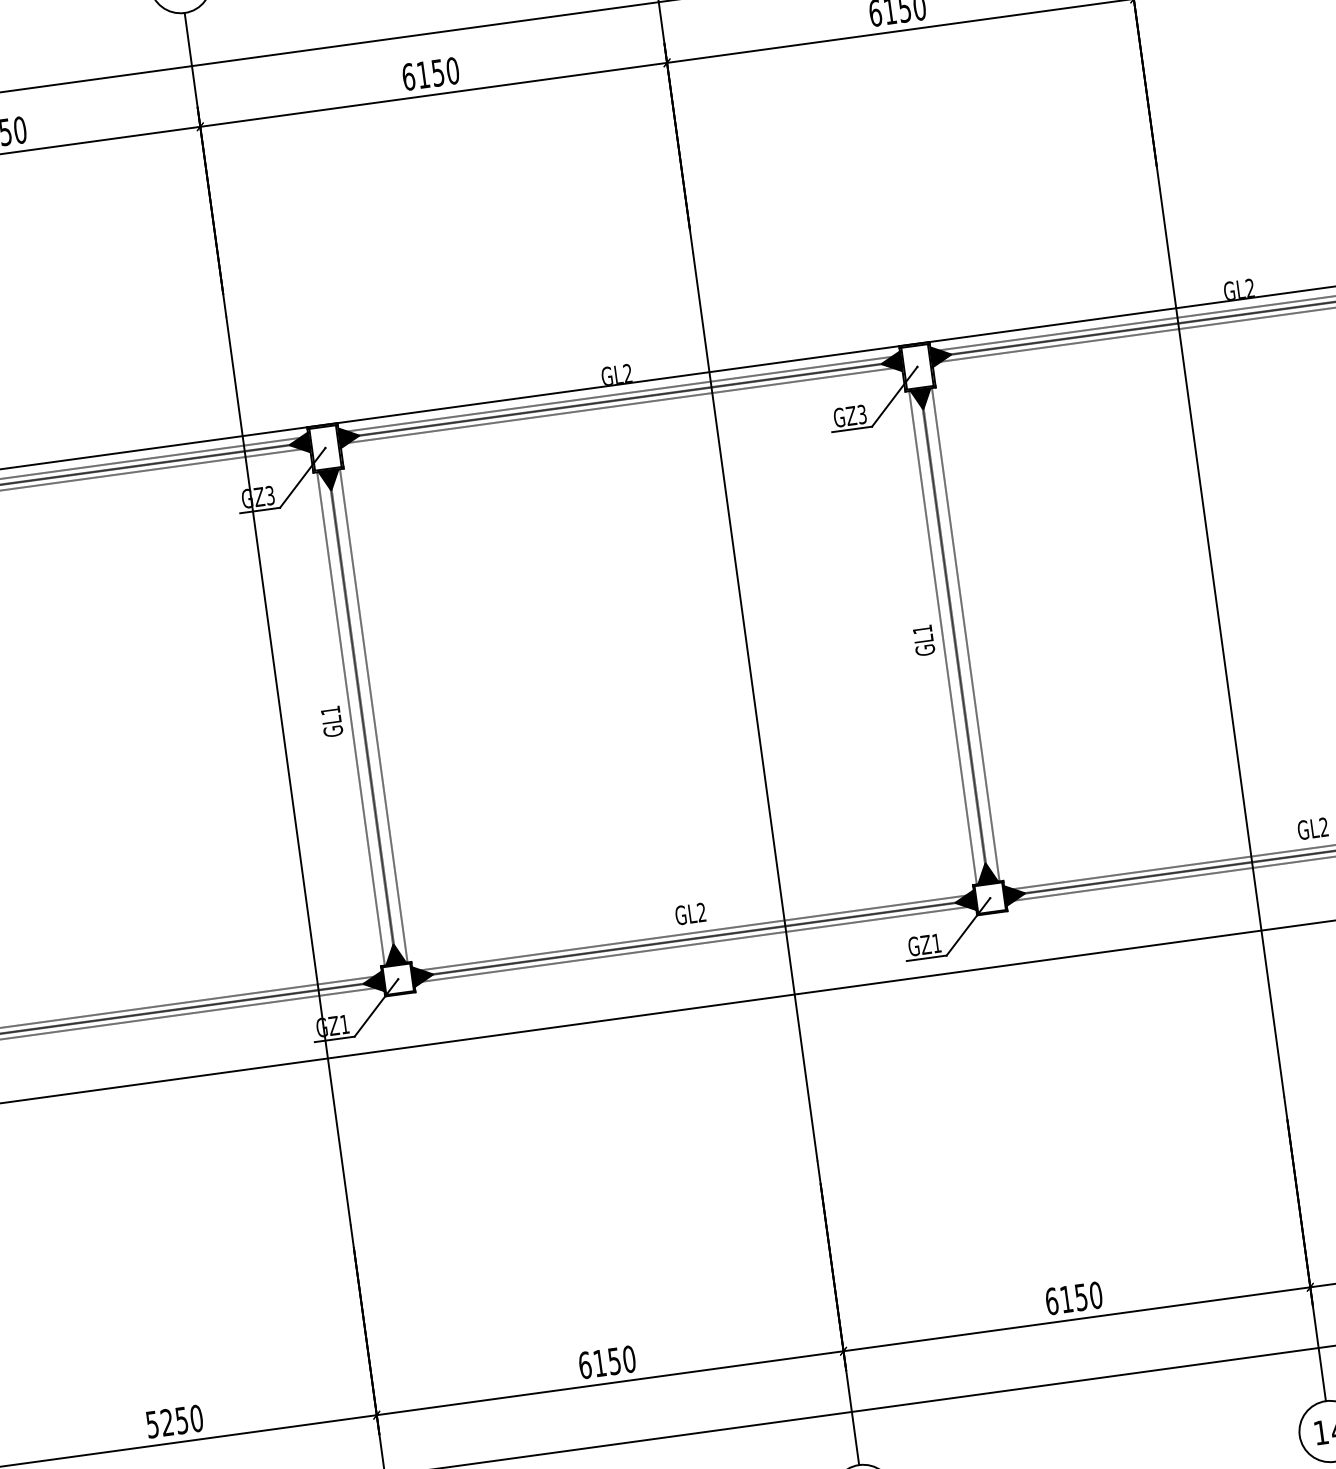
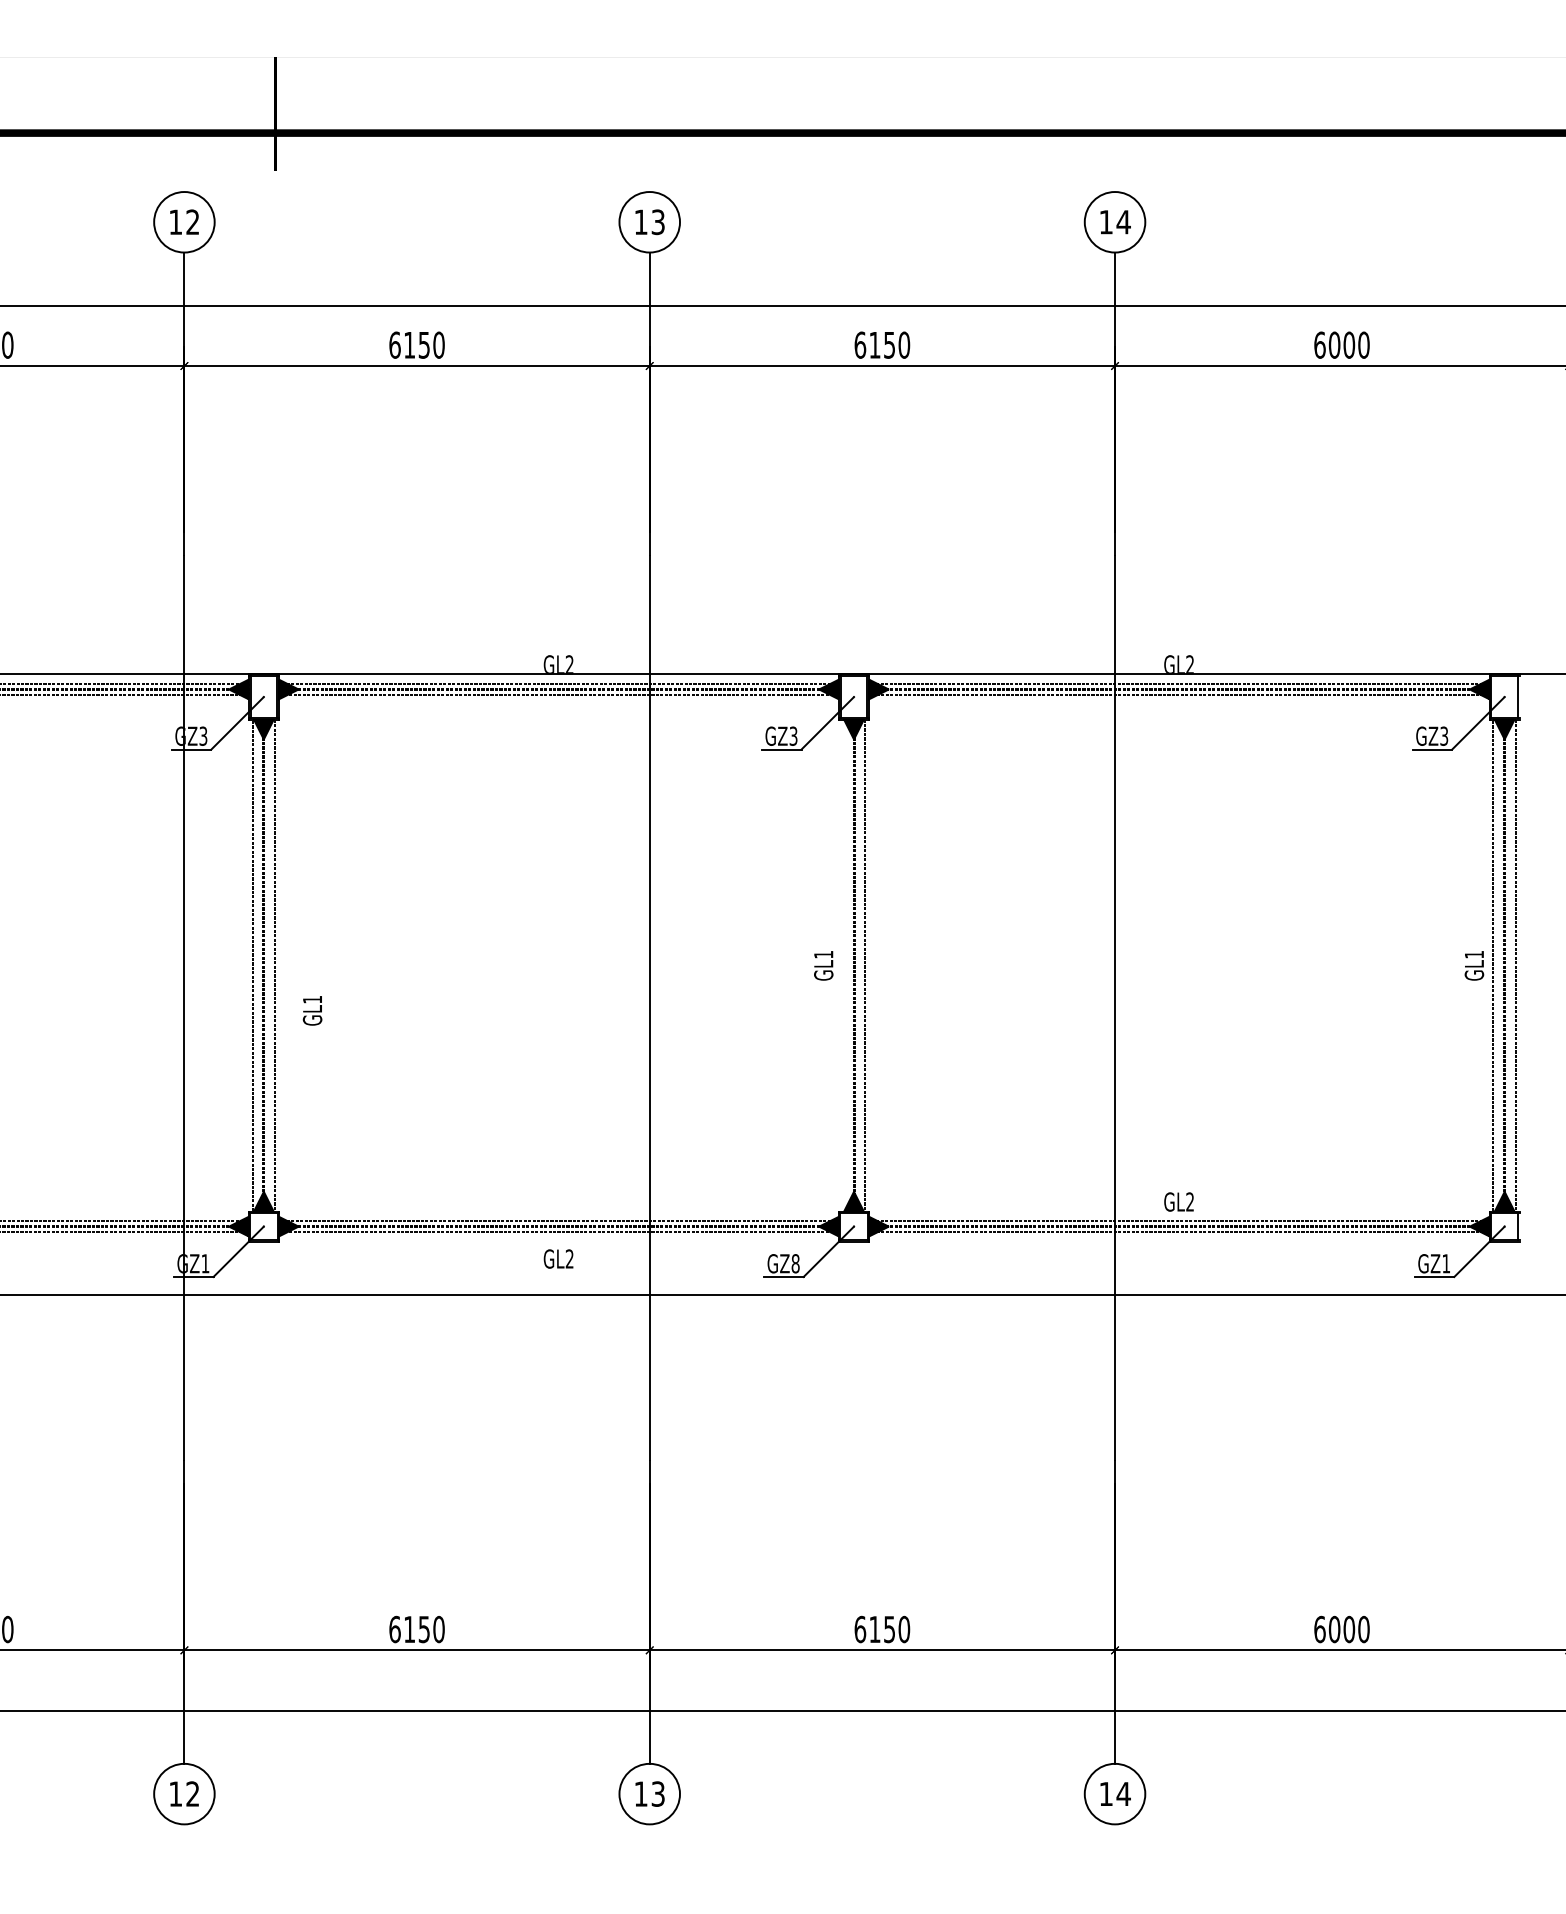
line: (942, 637) -> (842, 965), removed
text: (331, 721) -> (312, 1010), moved
text: (690, 913) -> (558, 1258), moved
text: (936, 943) -> (795, 1263), GZ1 -> GZ8

